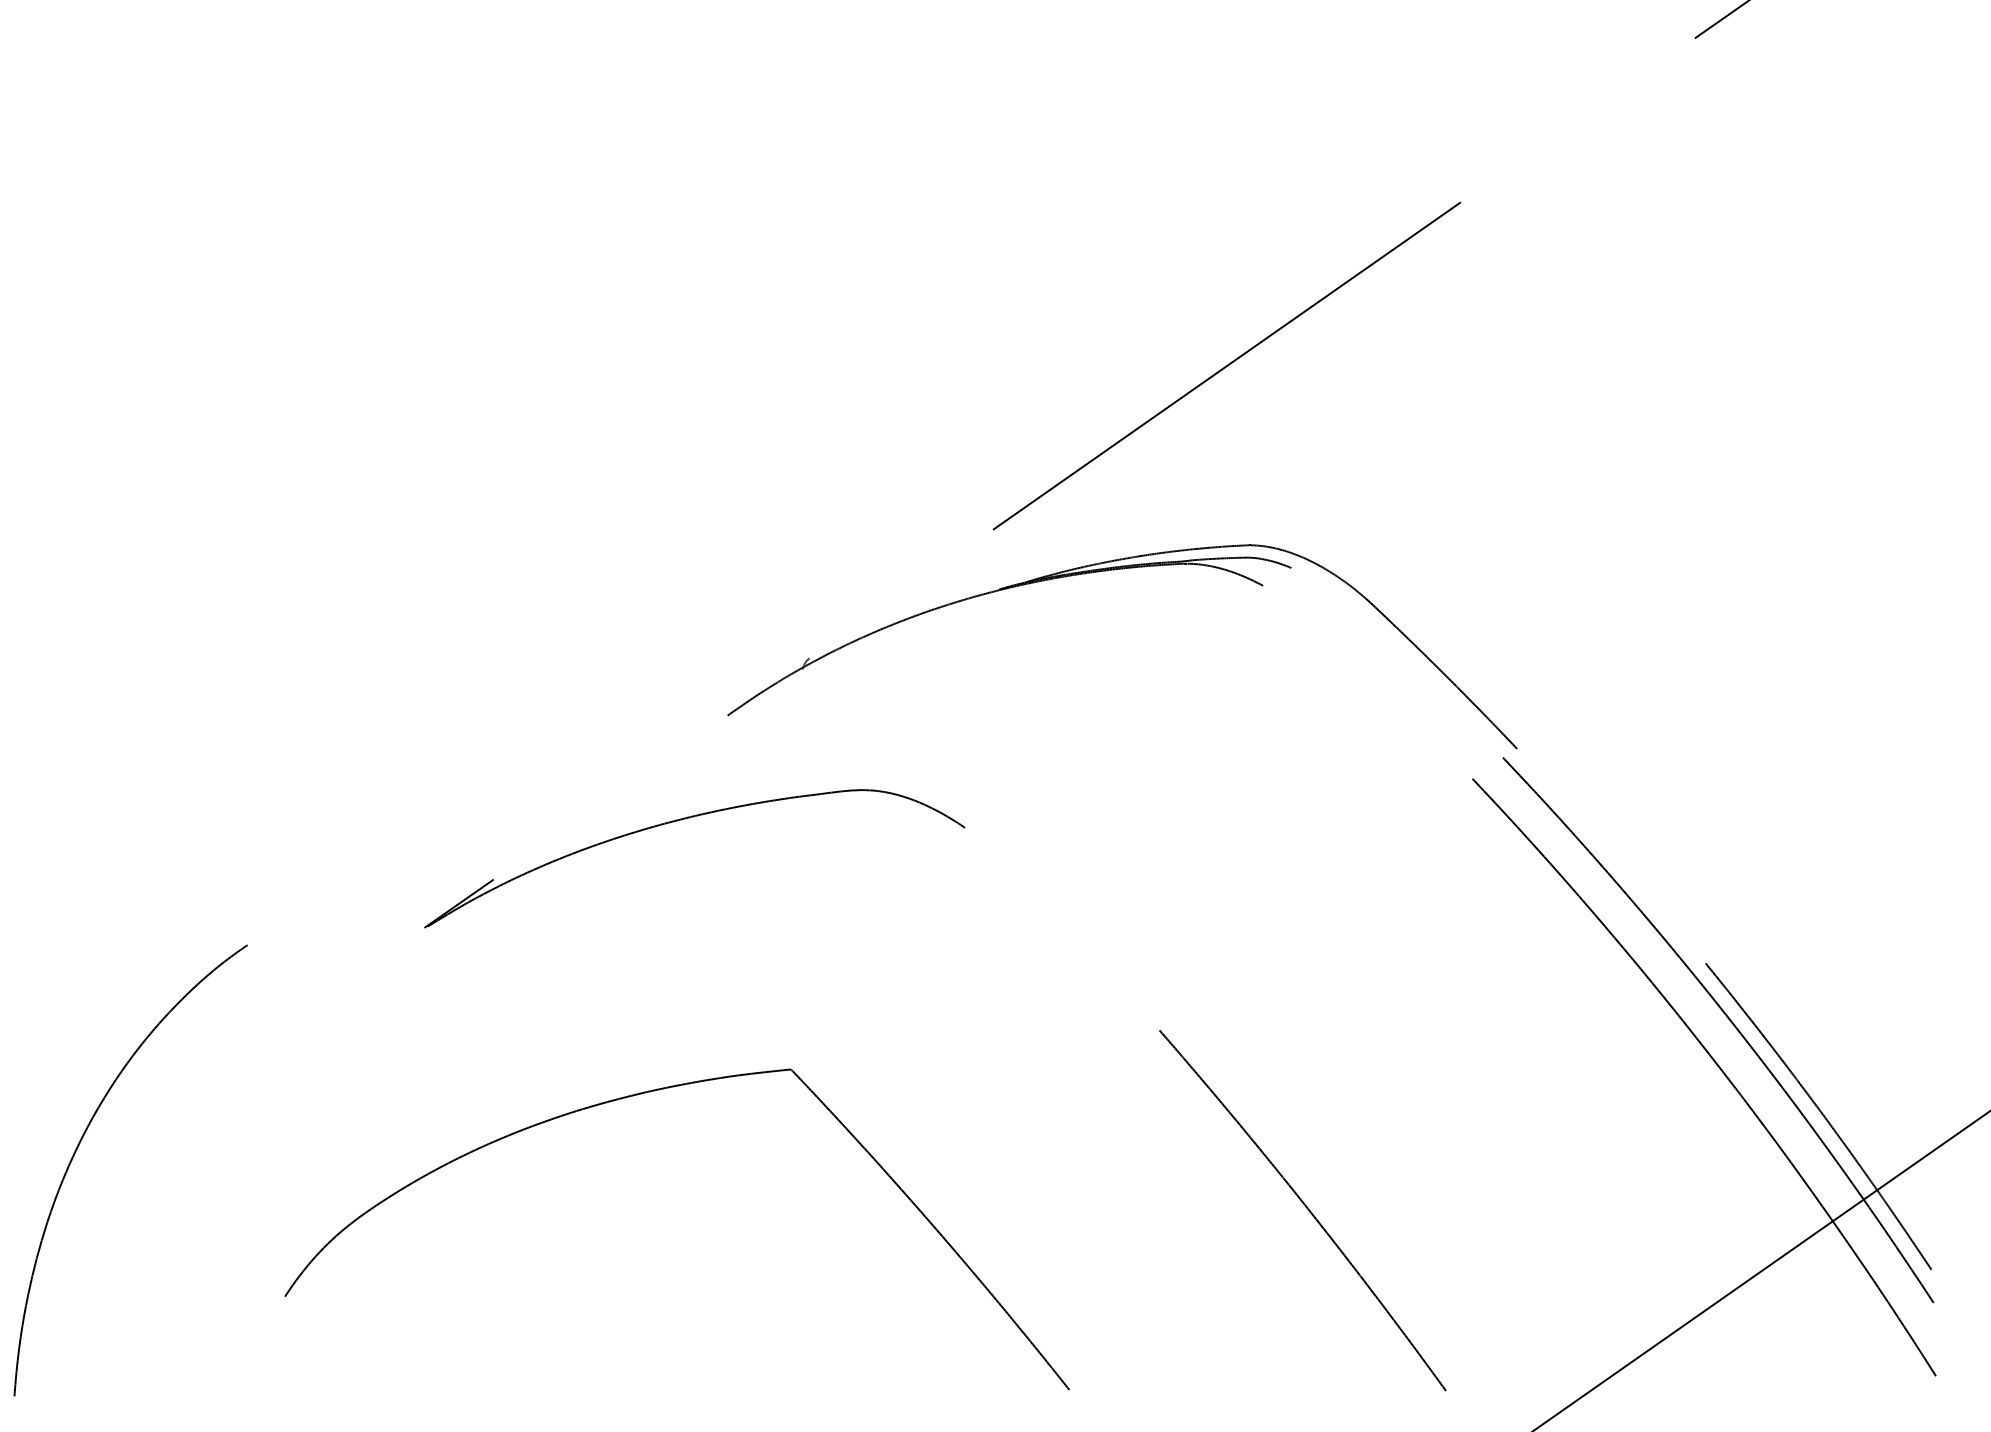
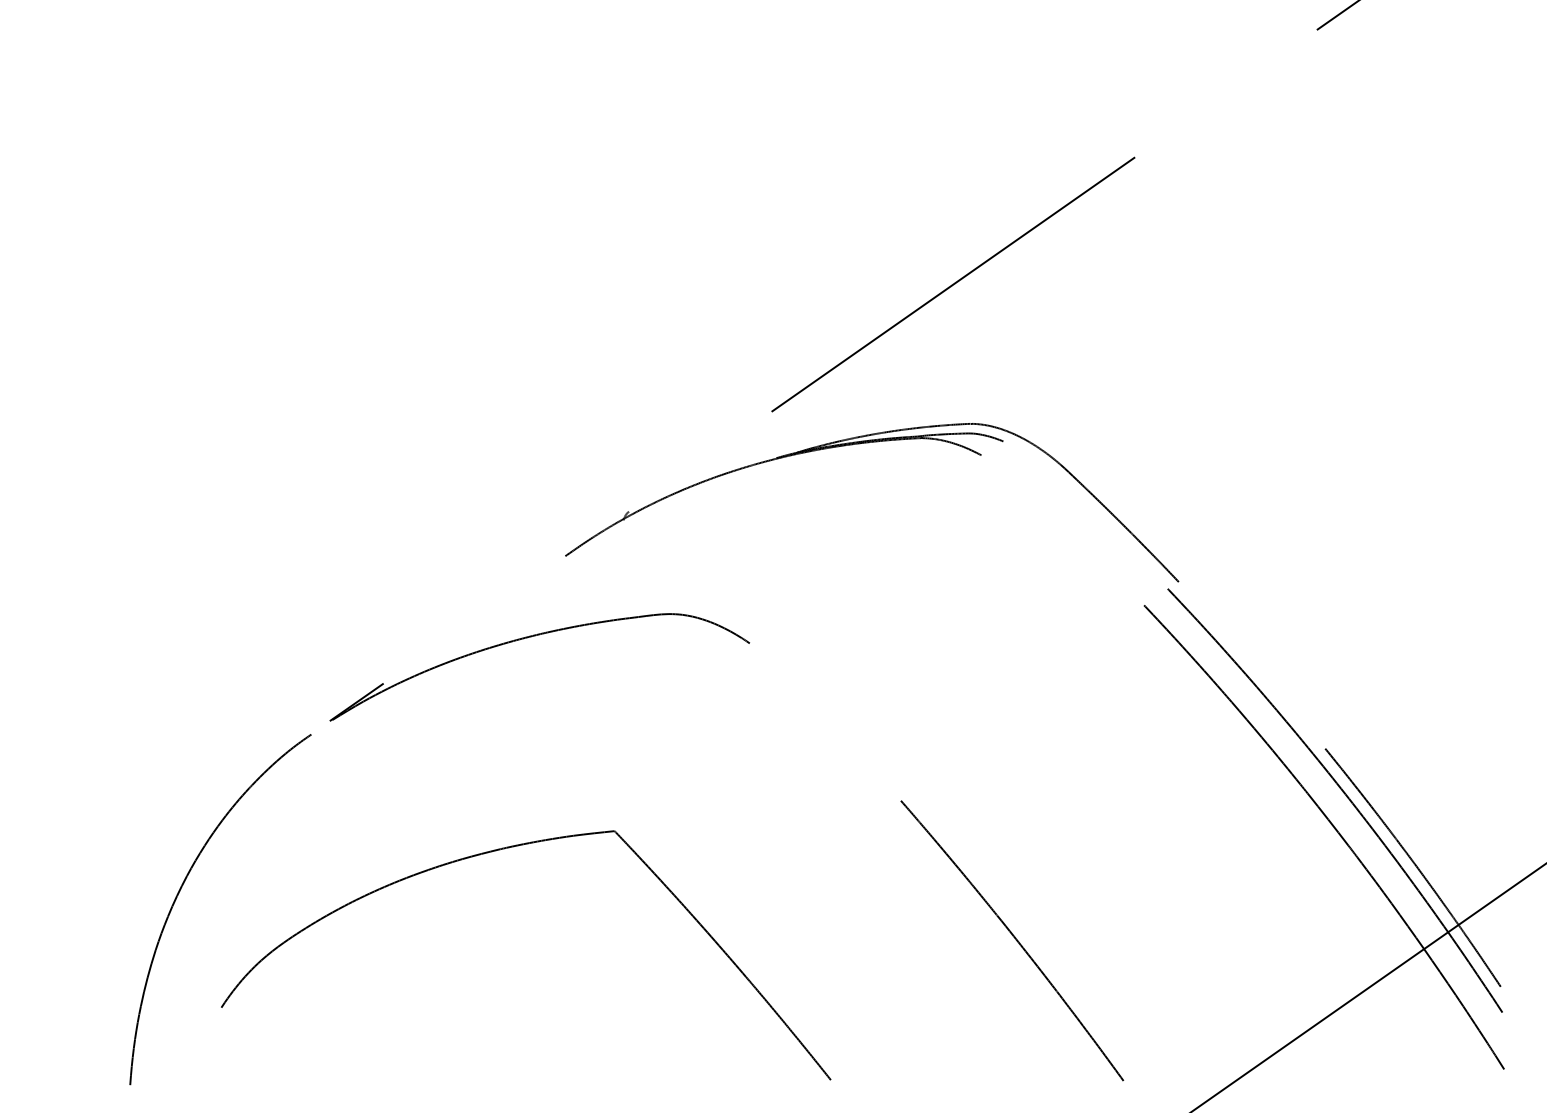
curve: (80, 1144) -> (181, 889), moved

